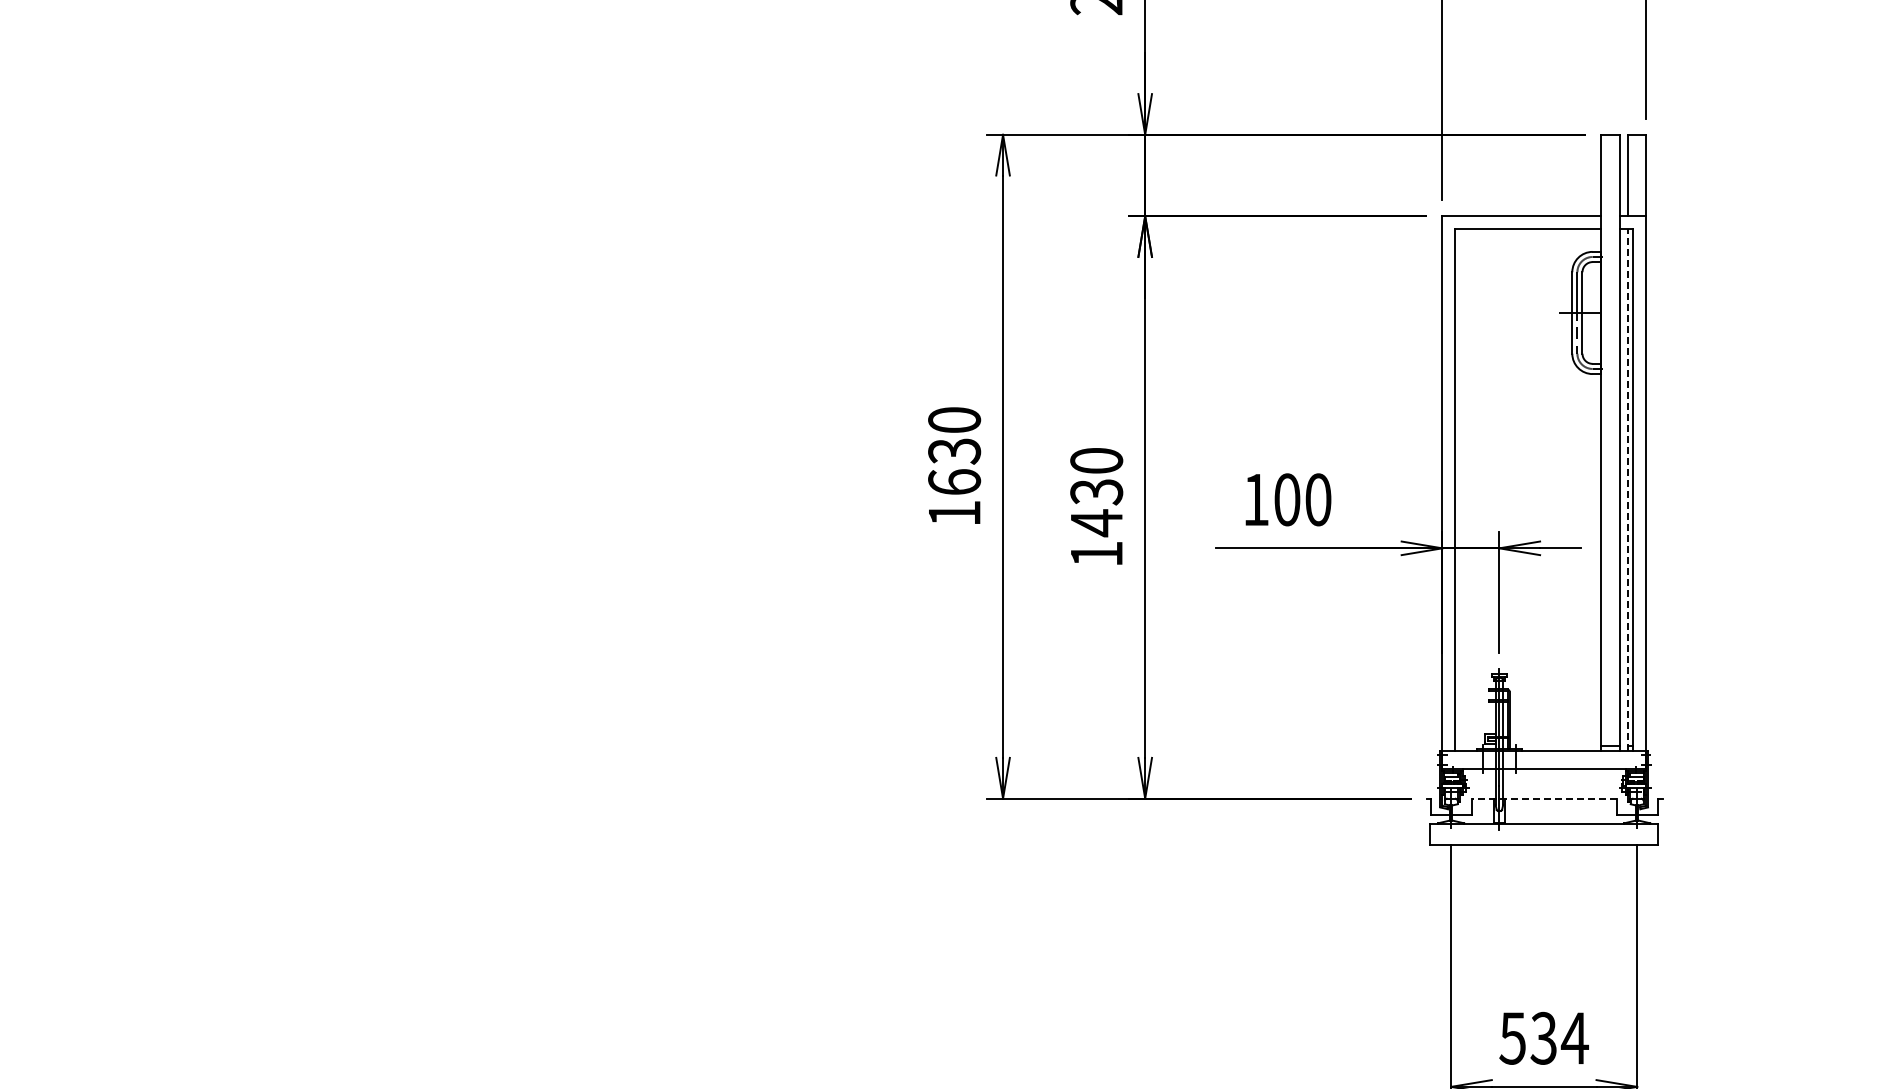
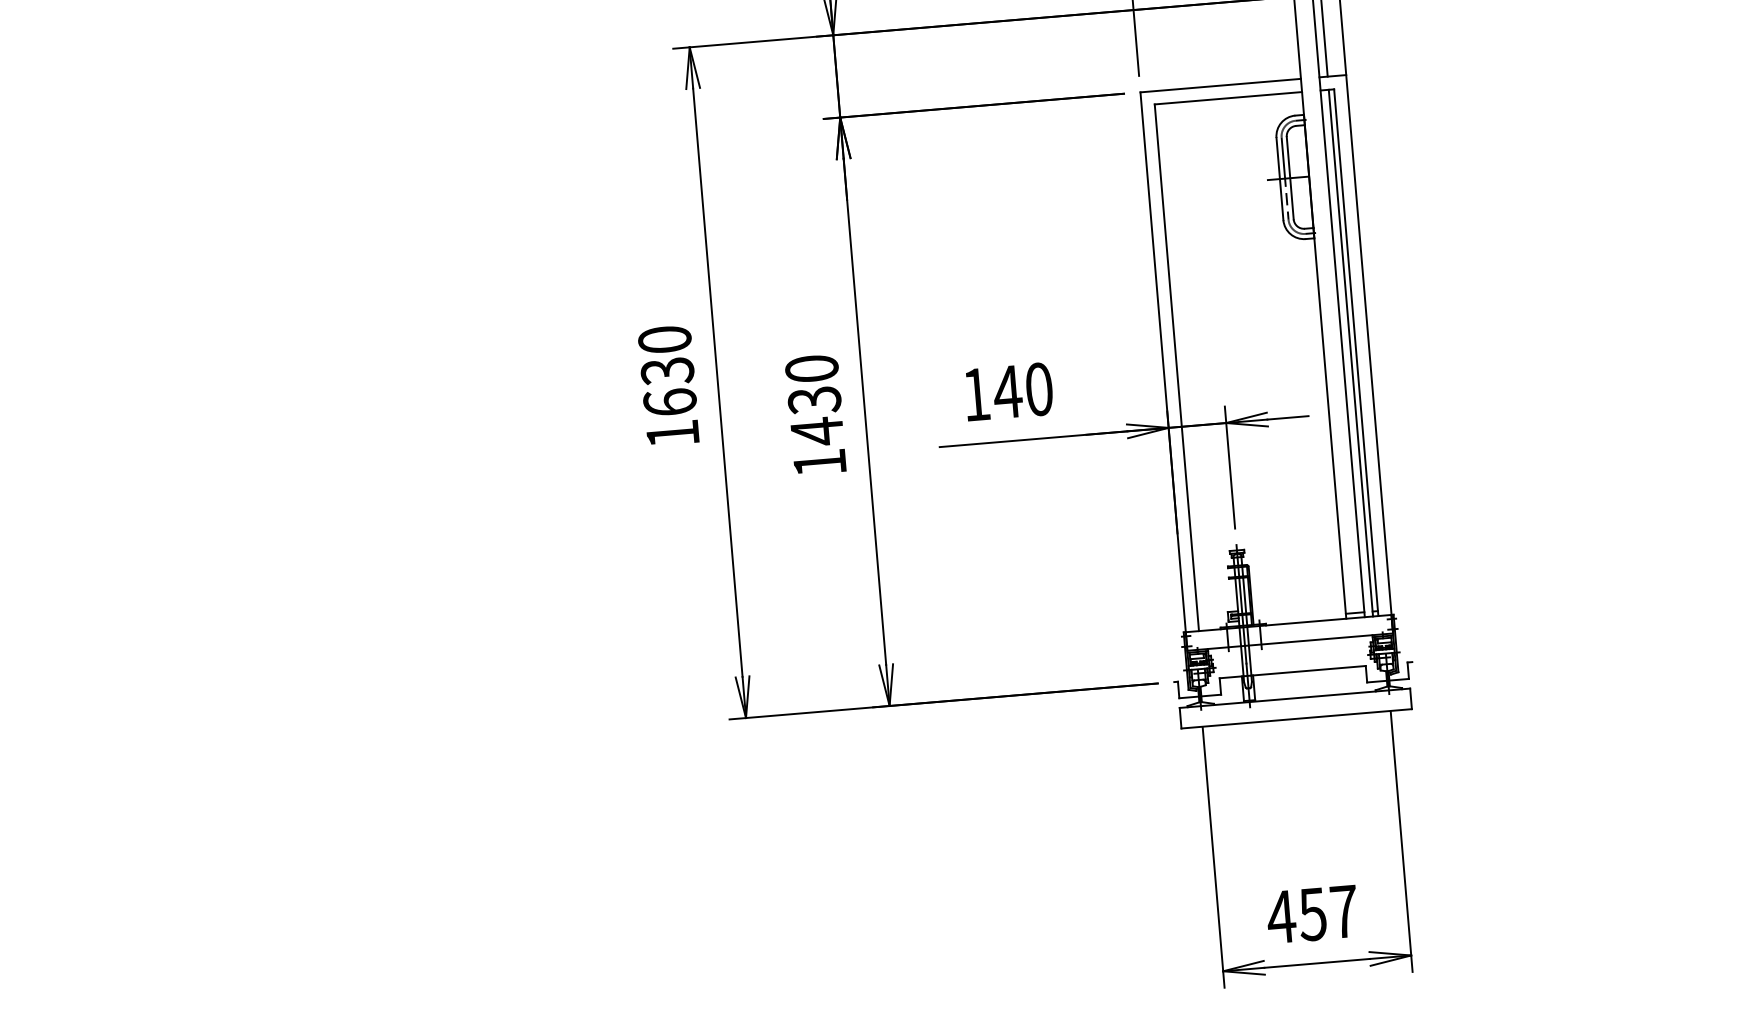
line: (1627, 489) -> (1350, 352), dashed -> solid
text: (1287, 499) -> (1008, 391), 100 -> 140
line: (1543, 798) -> (1292, 672), dashed -> solid
text: (1543, 1037) -> (1312, 913), 534 -> 457

